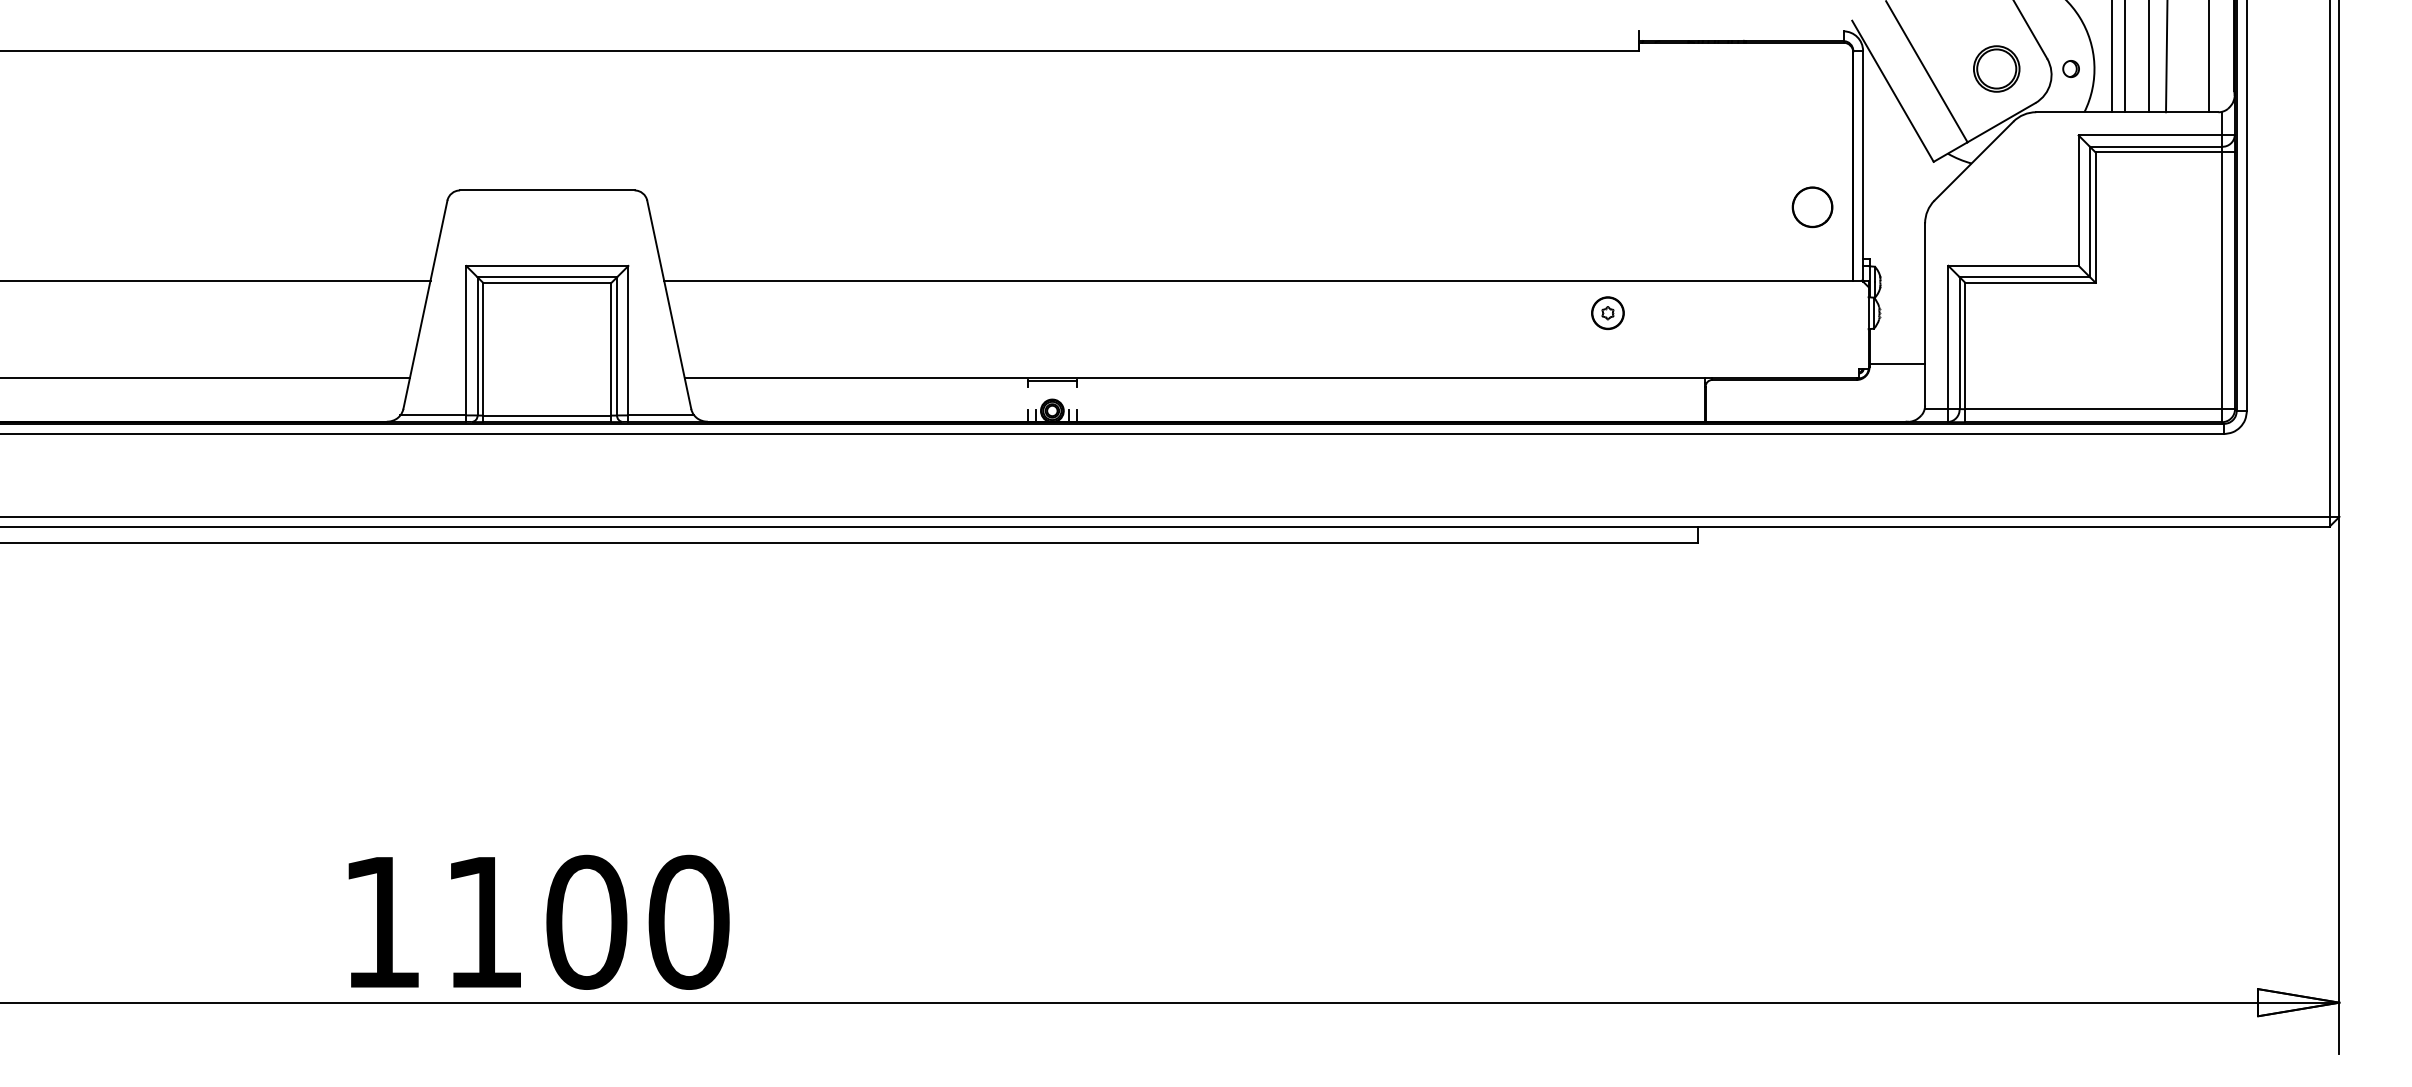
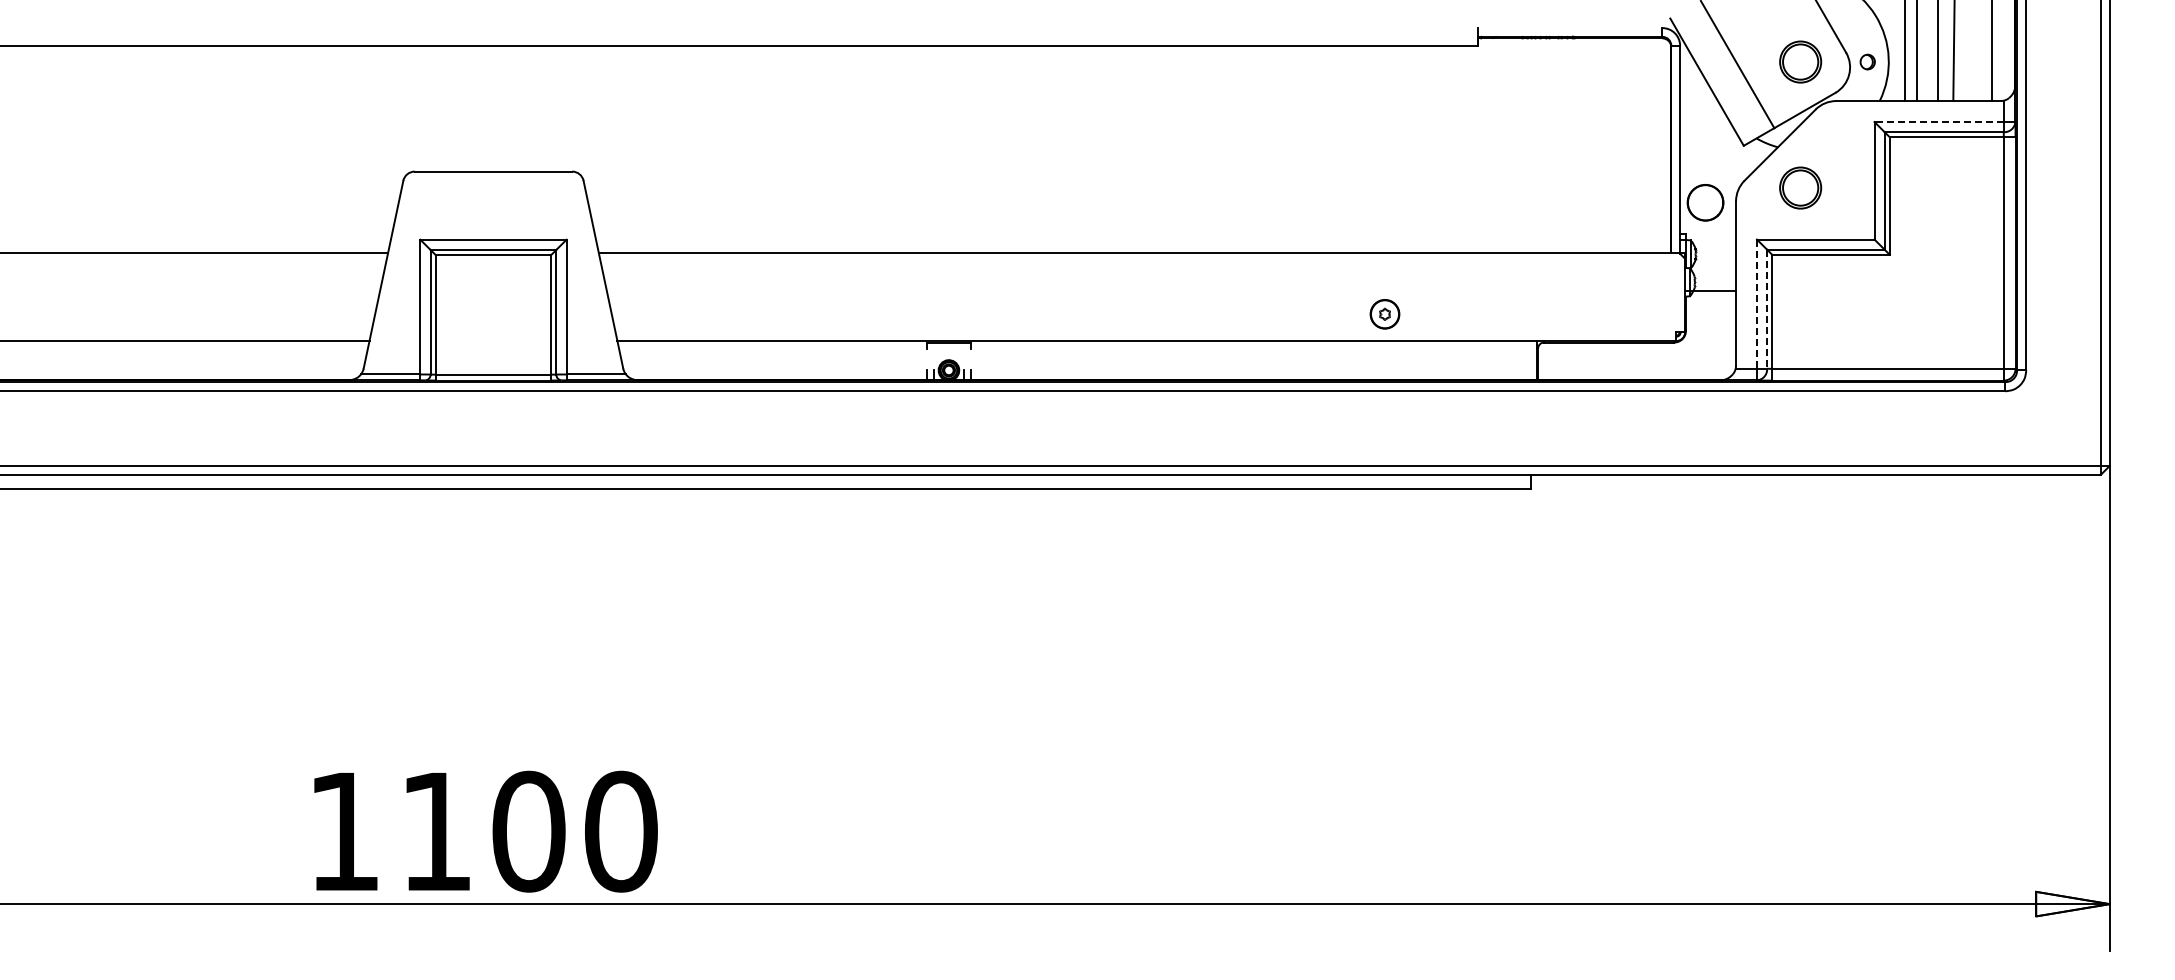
line: (2150, 136) -> (1939, 122), solid -> dashed
part: (1812, 206) -> (1705, 202), moved
part: (1996, 208) -> (1800, 187), added
part: (1607, 313) -> (1384, 314), moved
line: (1947, 337) -> (1756, 304), solid -> dashed
line: (1959, 343) -> (1767, 309), solid -> dashed
line: (1896, 363) -> (1710, 290), moved

